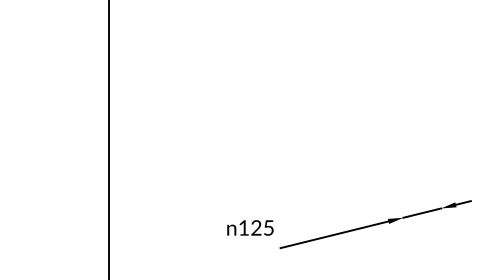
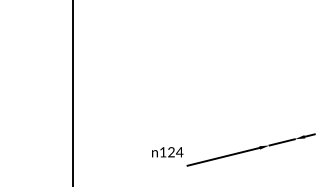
text: (268, 228) -> (179, 152), 125 -> 124

